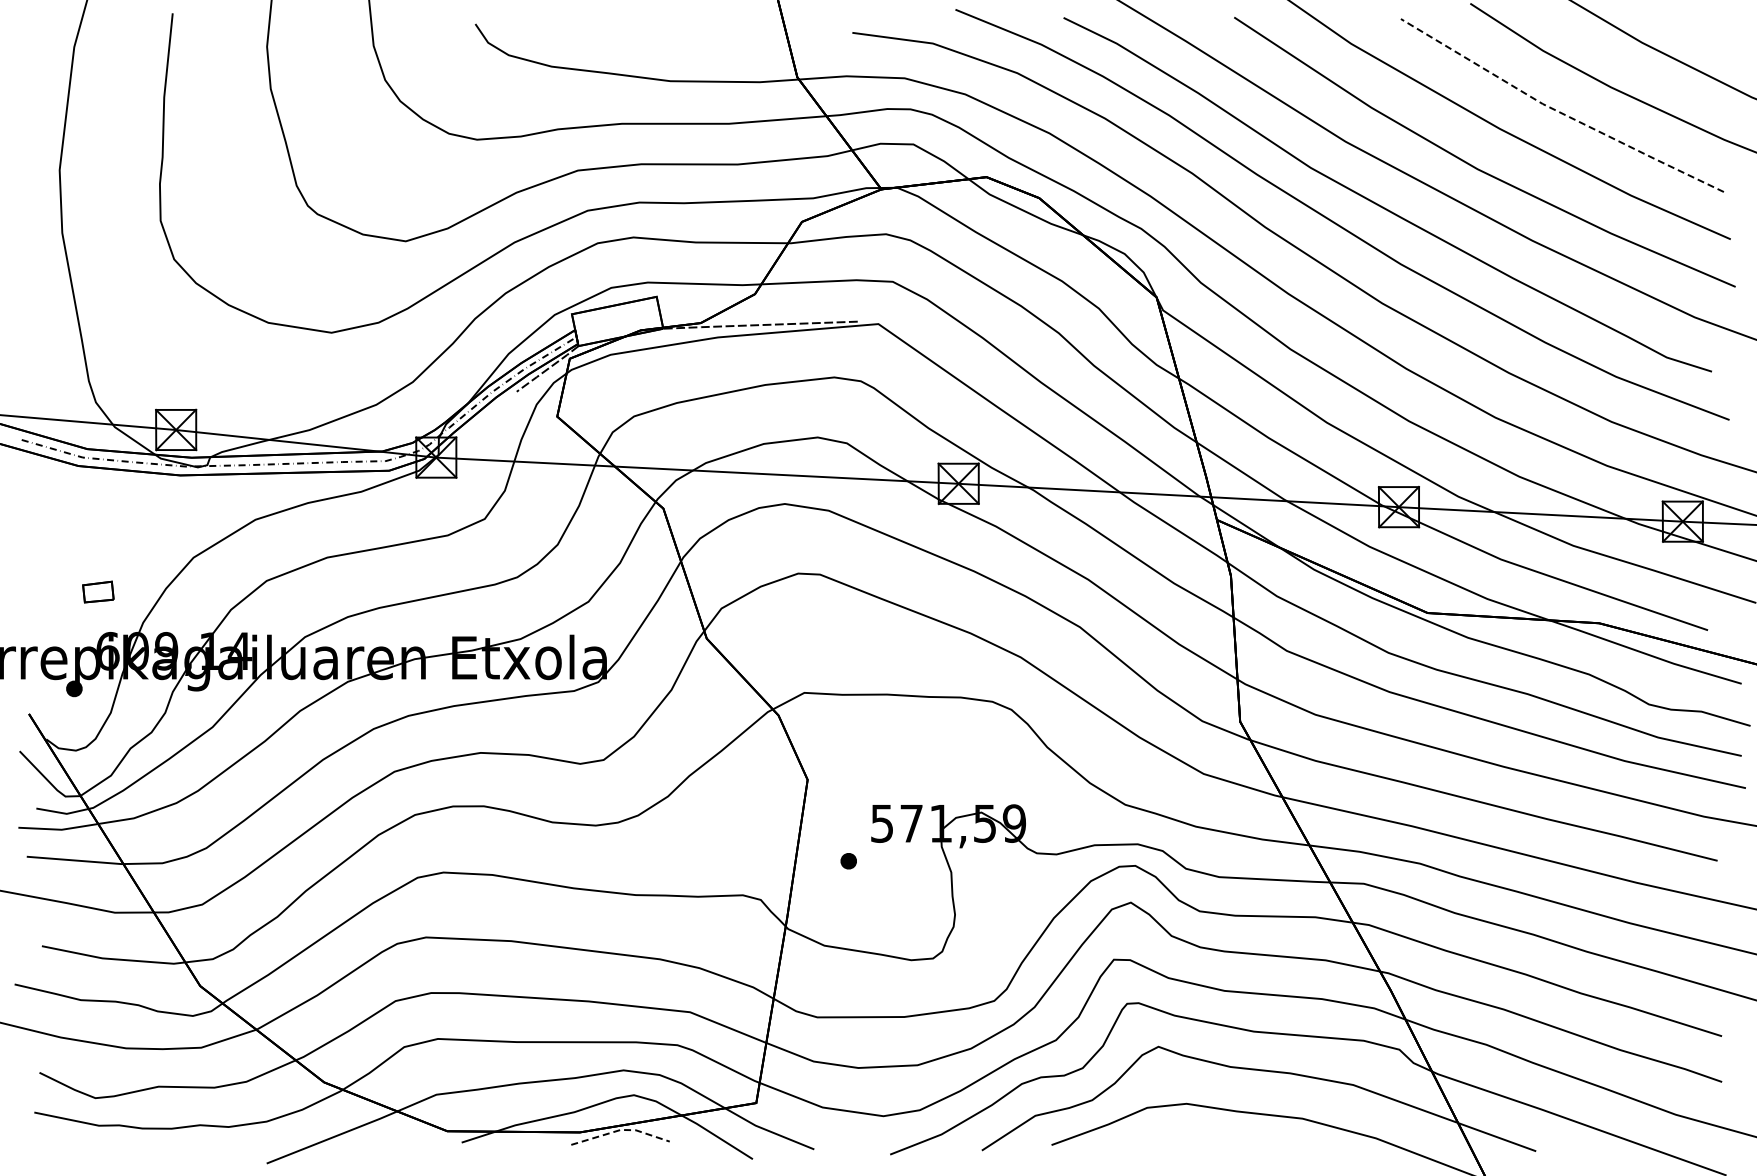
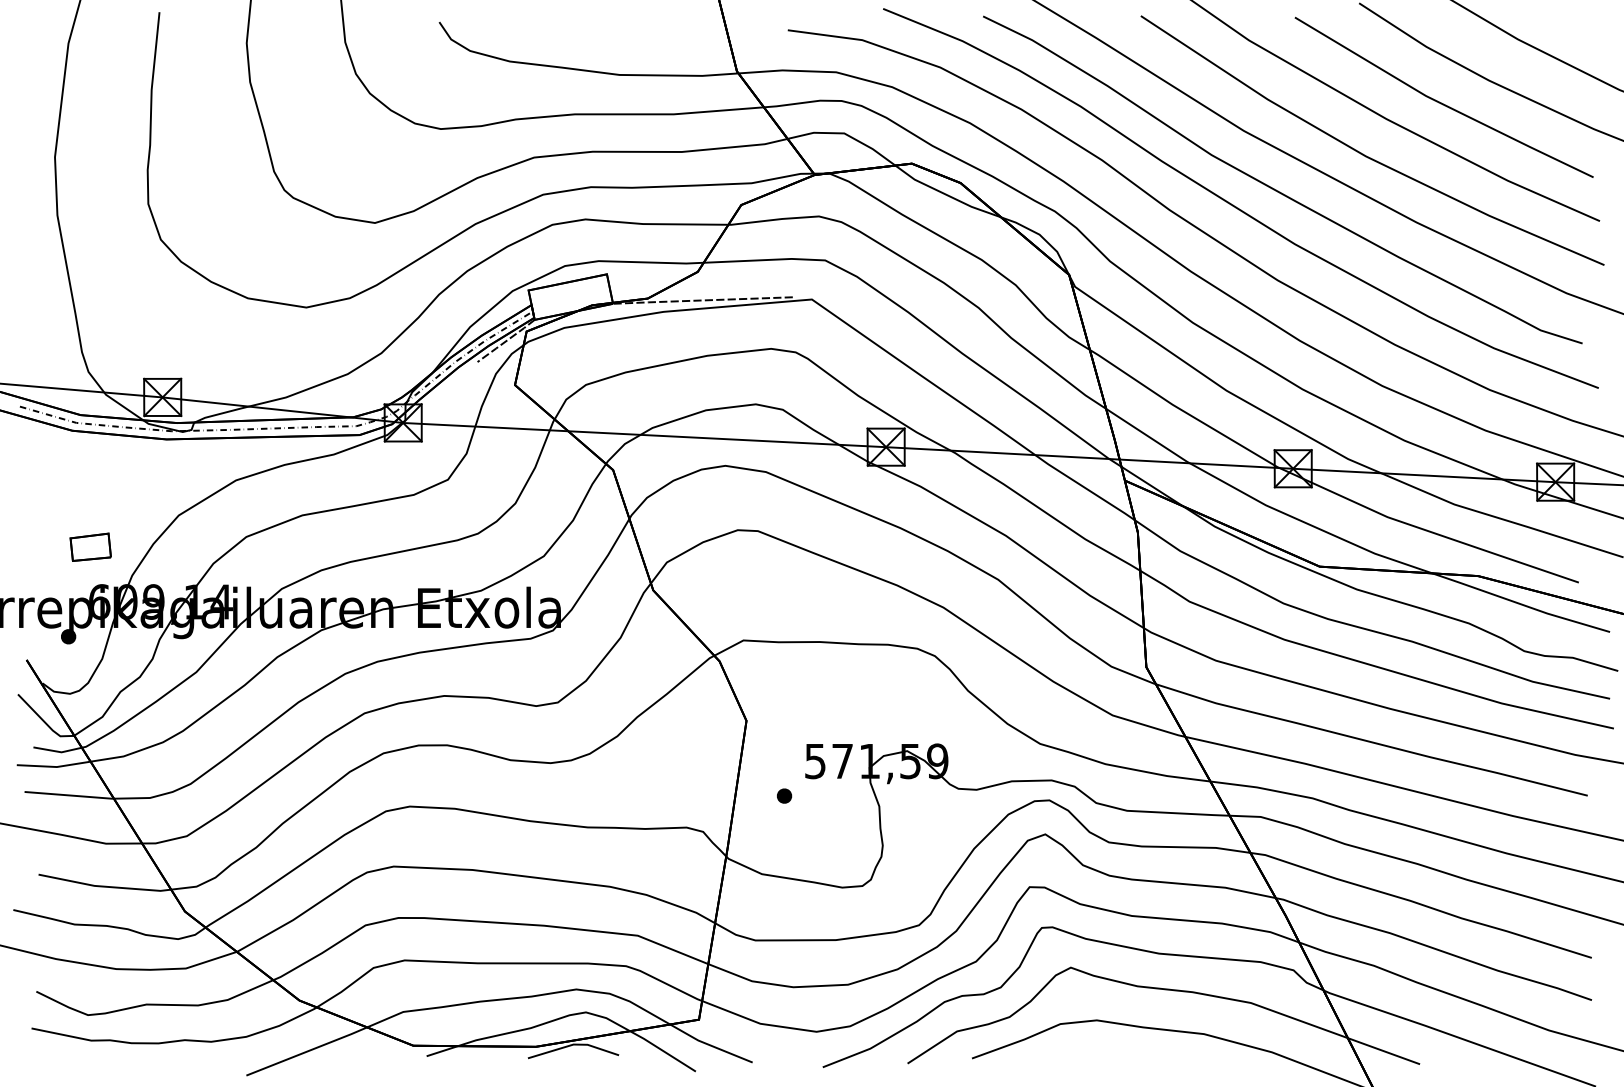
line: (1558, 111) -> (1440, 102), dashed -> solid
part: (98, 591) -> (90, 546), size x1.43
line: (620, 1129) -> (573, 1044), dashed -> solid

